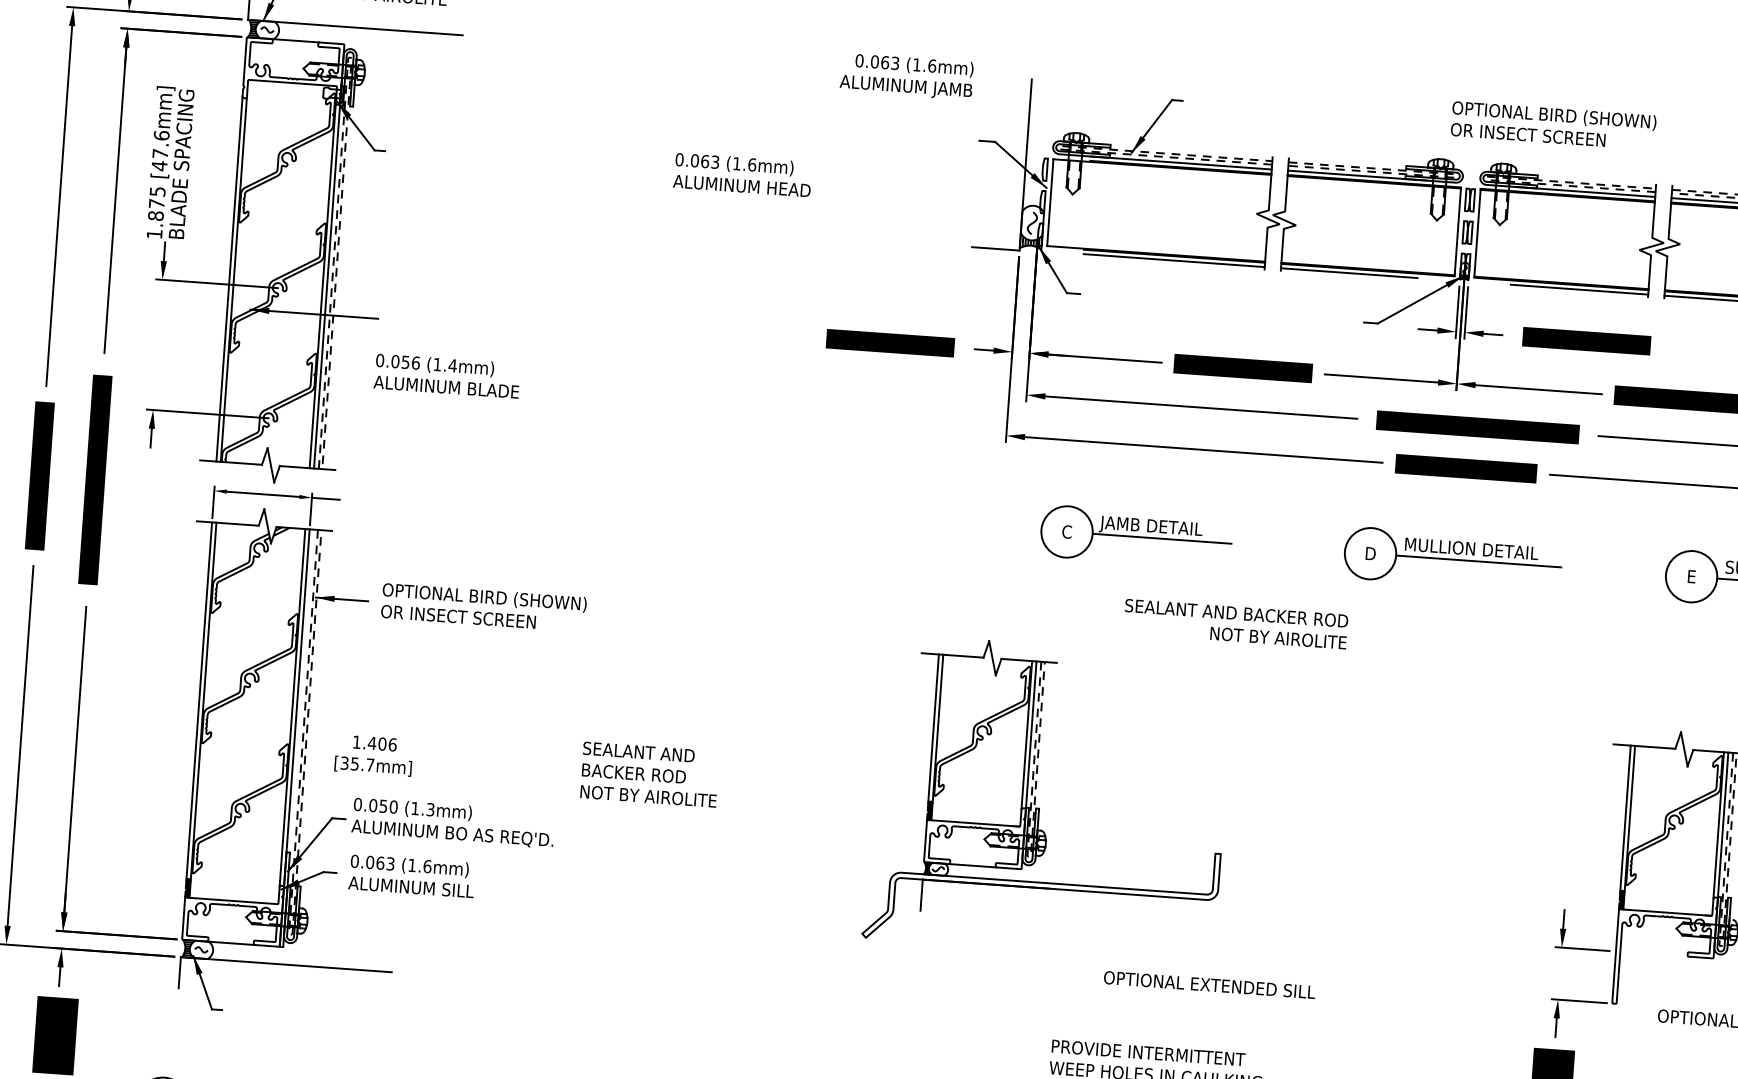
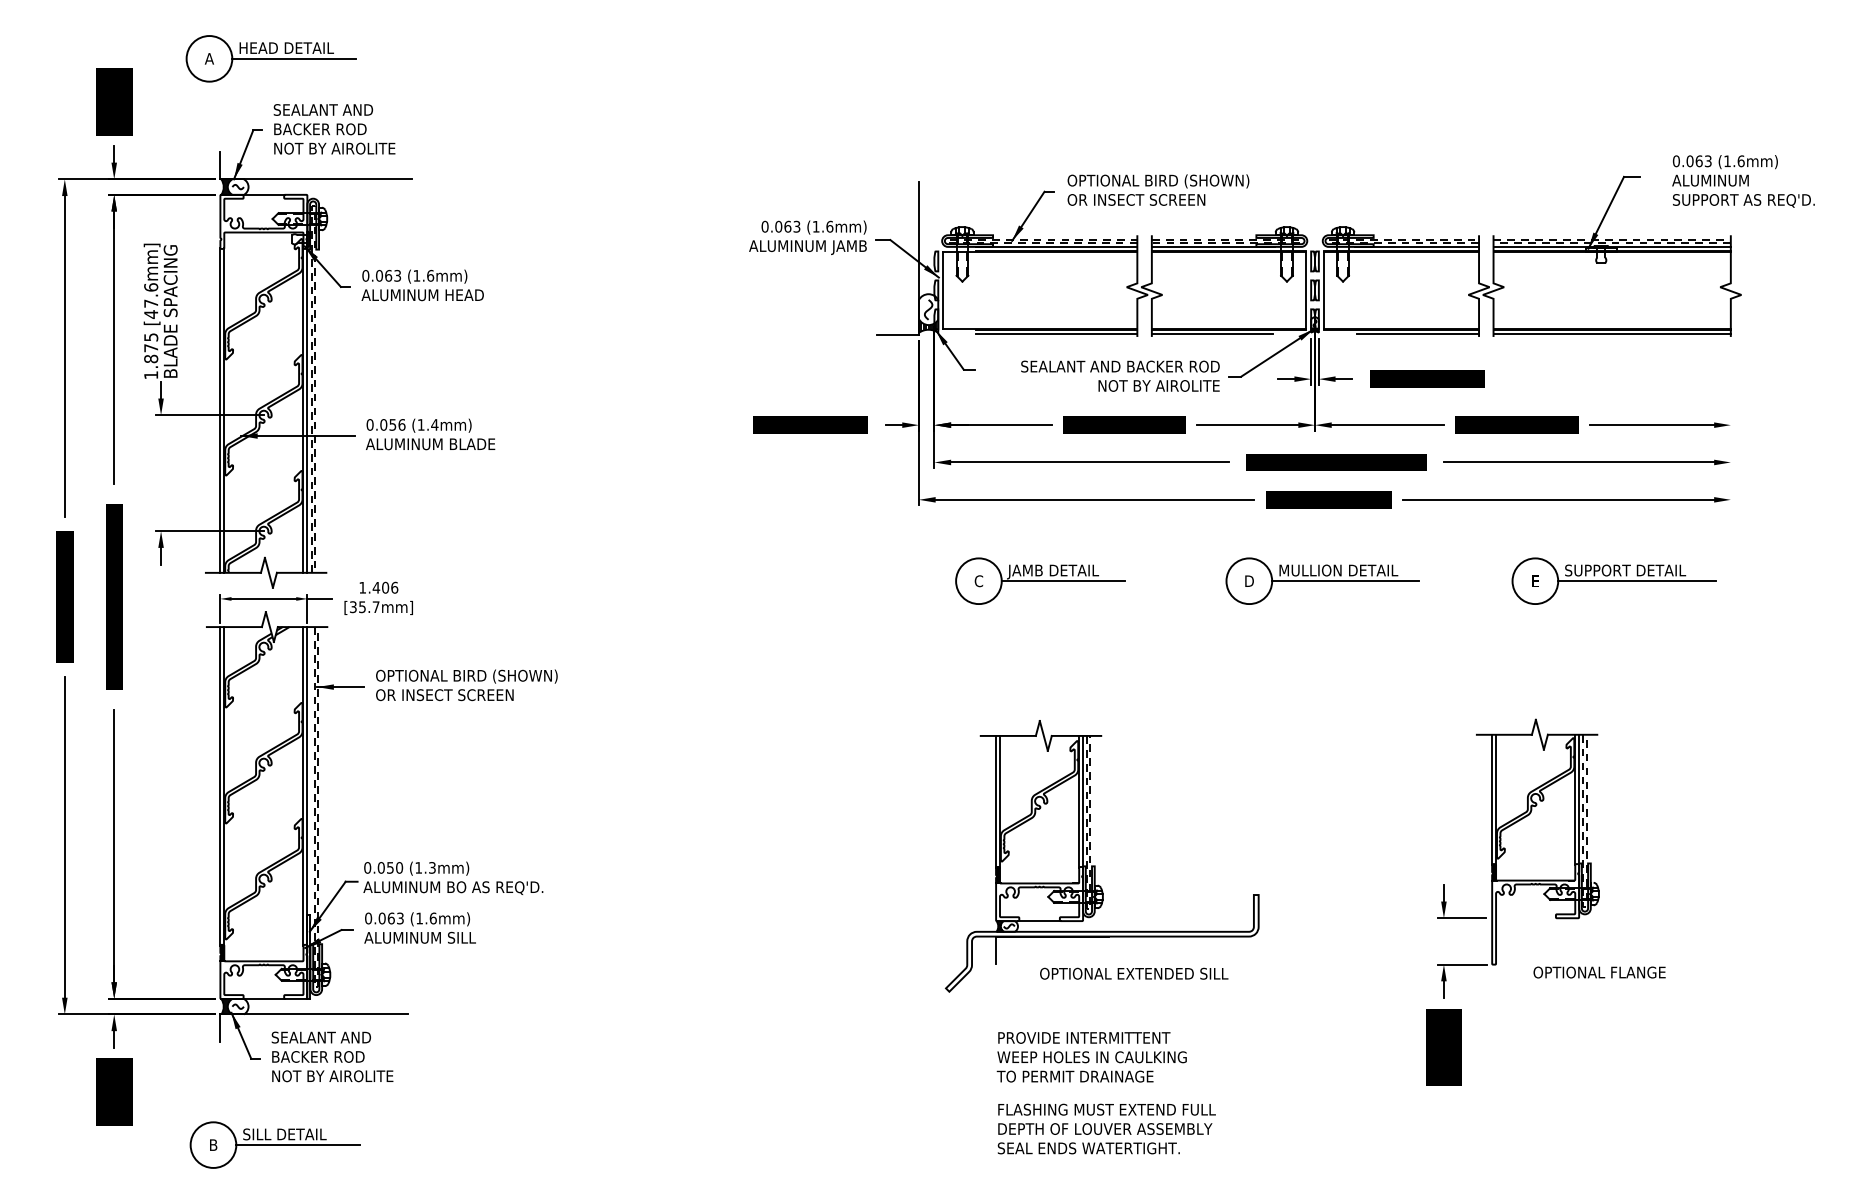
text: (906, 76) -> (807, 237), moved
text: (1553, 124) -> (1158, 189), moved
text: (742, 175) -> (422, 285), moved
text: (447, 376) -> (430, 434), moved
text: (1236, 623) -> (1120, 375), moved
text: (373, 754) -> (378, 597), moved
text: (649, 774) -> (332, 1056), moved
part: (1040, 807) -> (1095, 865), moved

